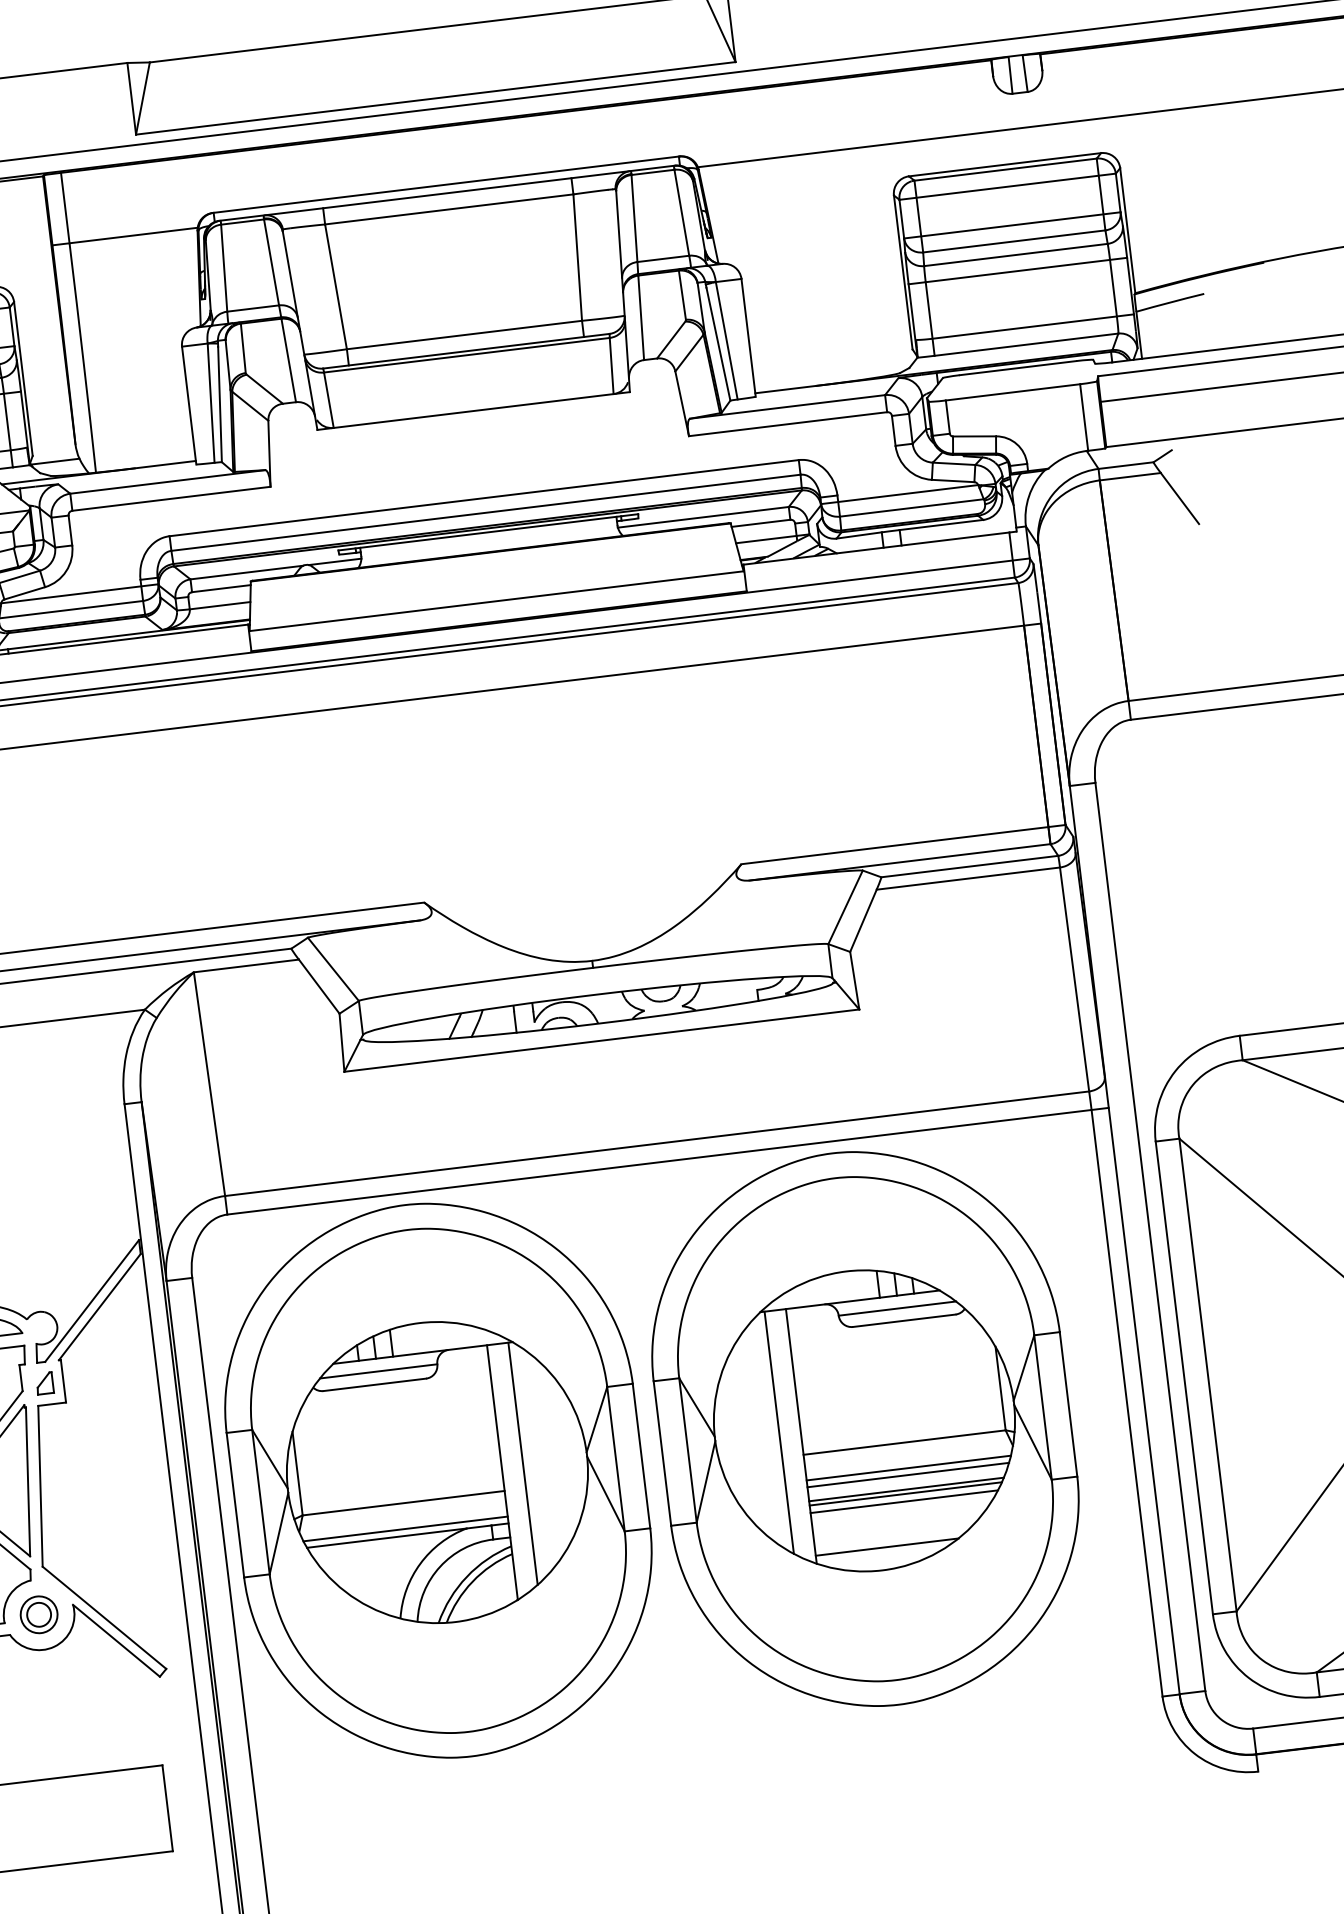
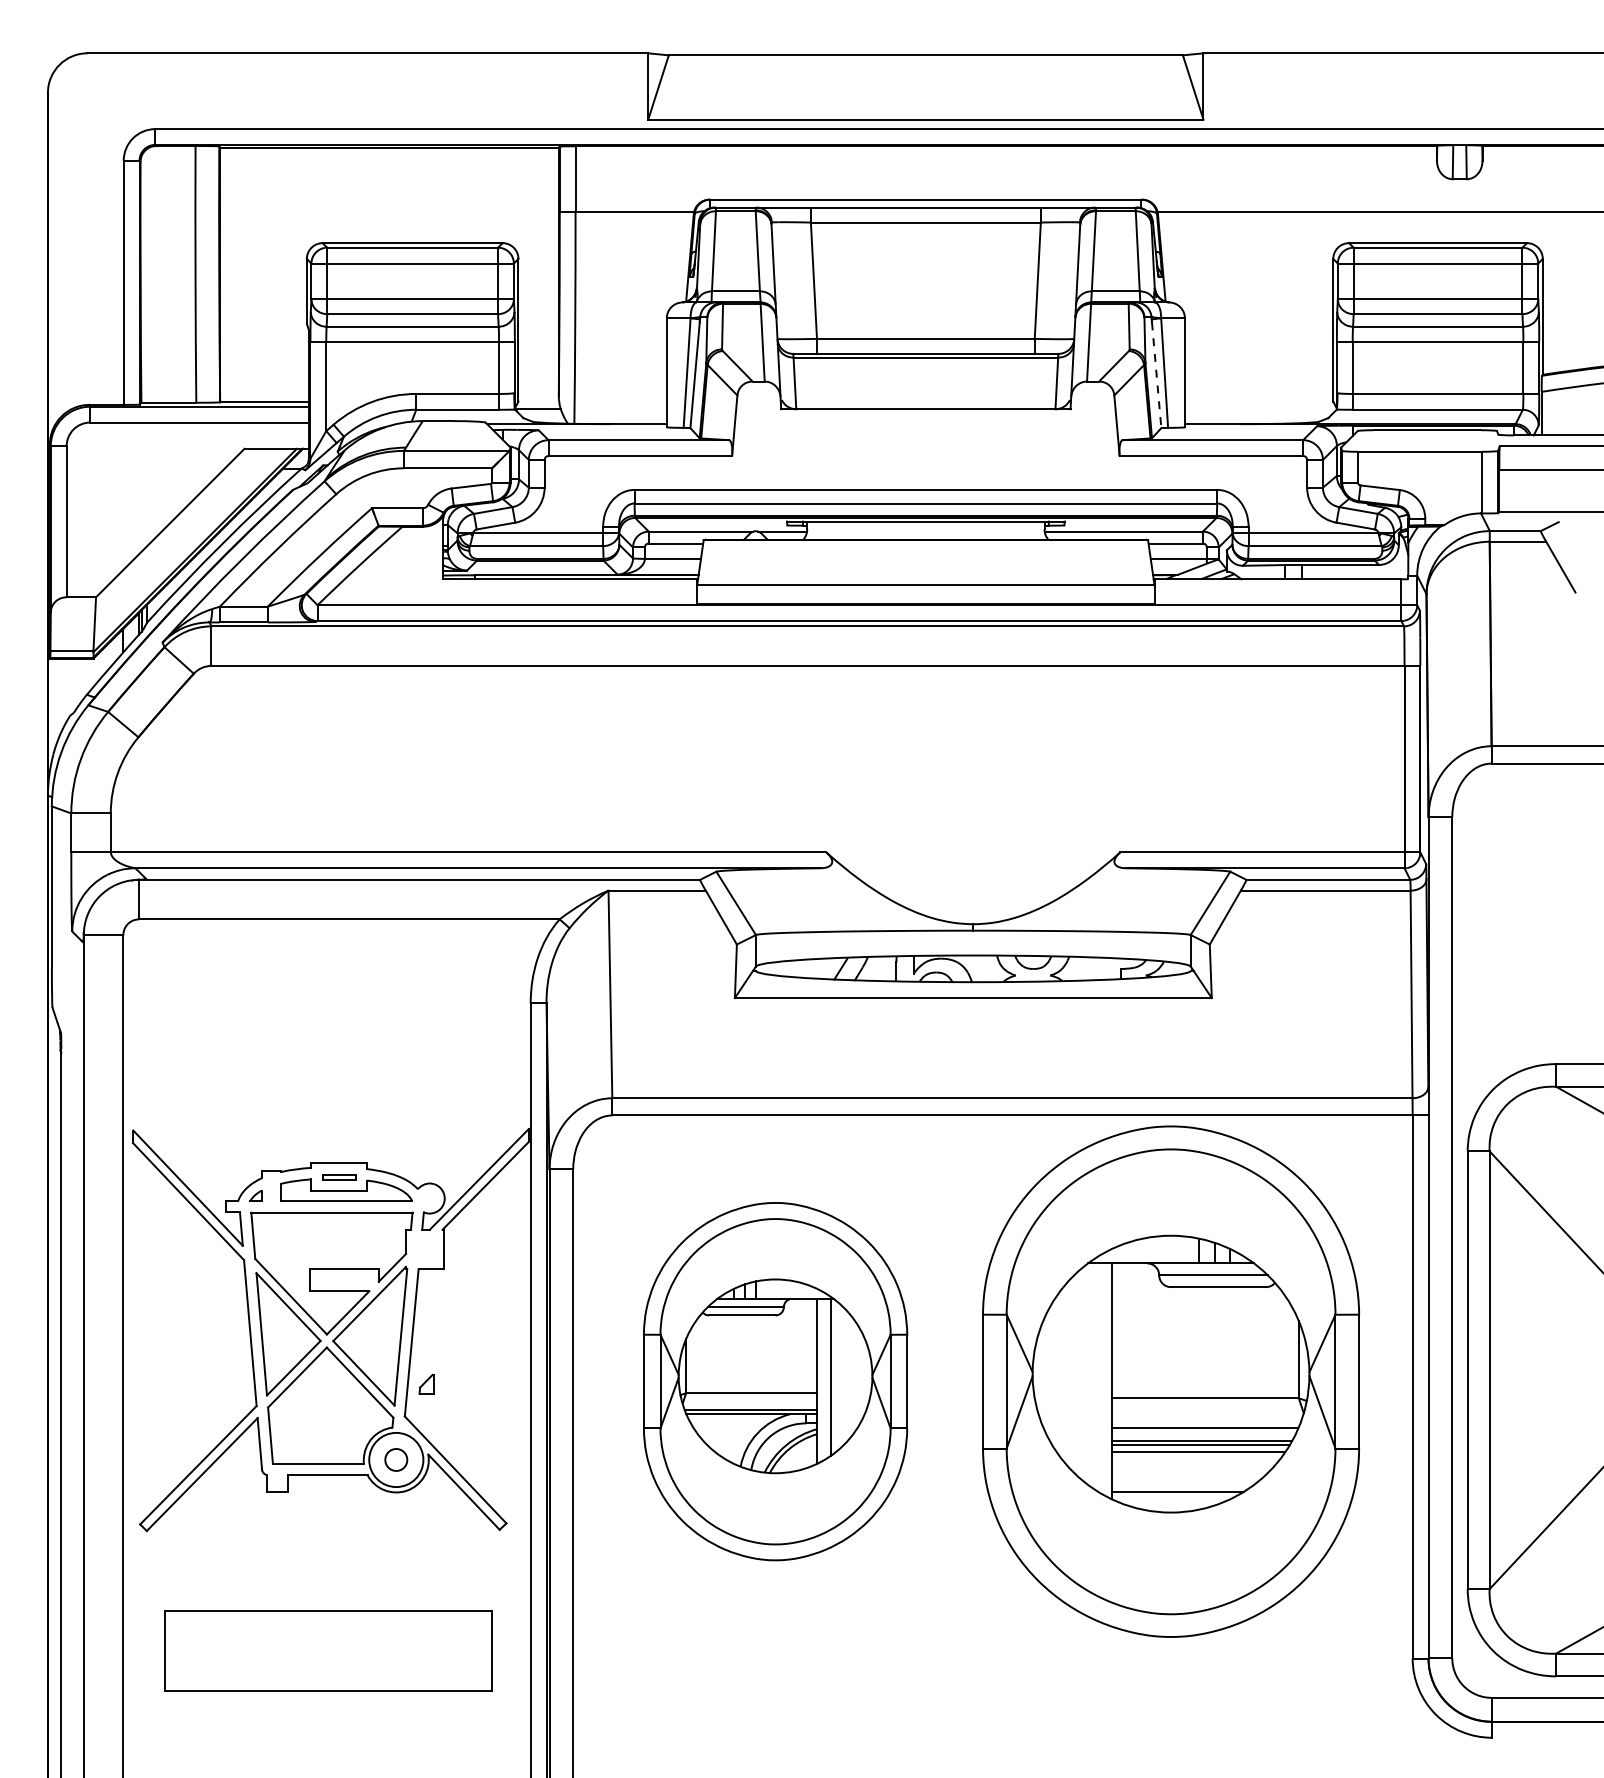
line: (718, 344) -> (1156, 375), solid -> dashed
part: (44, 1382) -> (426, 1383), moved
line: (778, 1432) -> (1091, 1375), removed
line: (908, 1468) -> (1205, 1422), removed
part: (438, 1480) -> (775, 1381), size x0.7
circle: (39, 1614) -> (396, 1459), size x1.6

